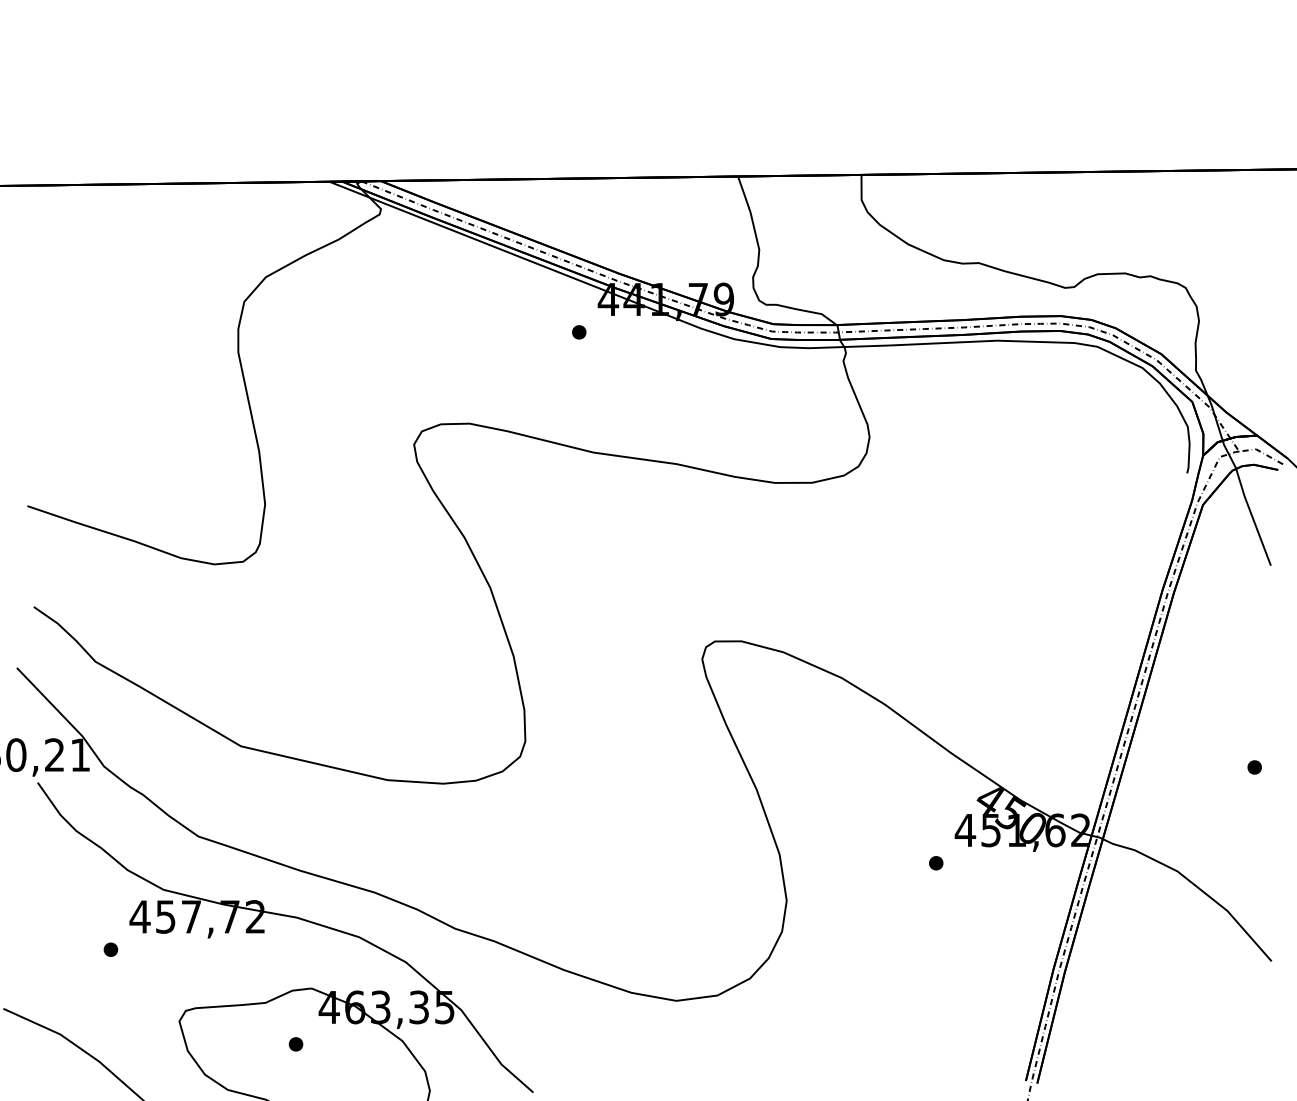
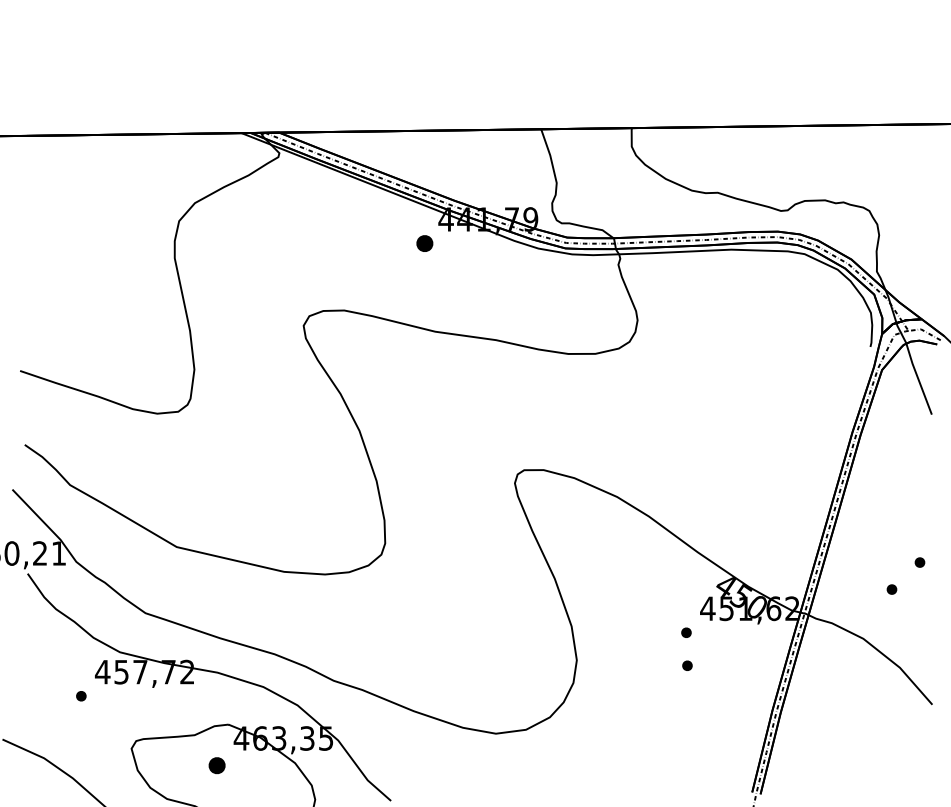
part: (578, 332) -> (424, 243), size x1.6
part: (1215, 804) -> (891, 589), added
part: (937, 907) -> (687, 665), added
part: (295, 1044) -> (216, 765), size x1.6

